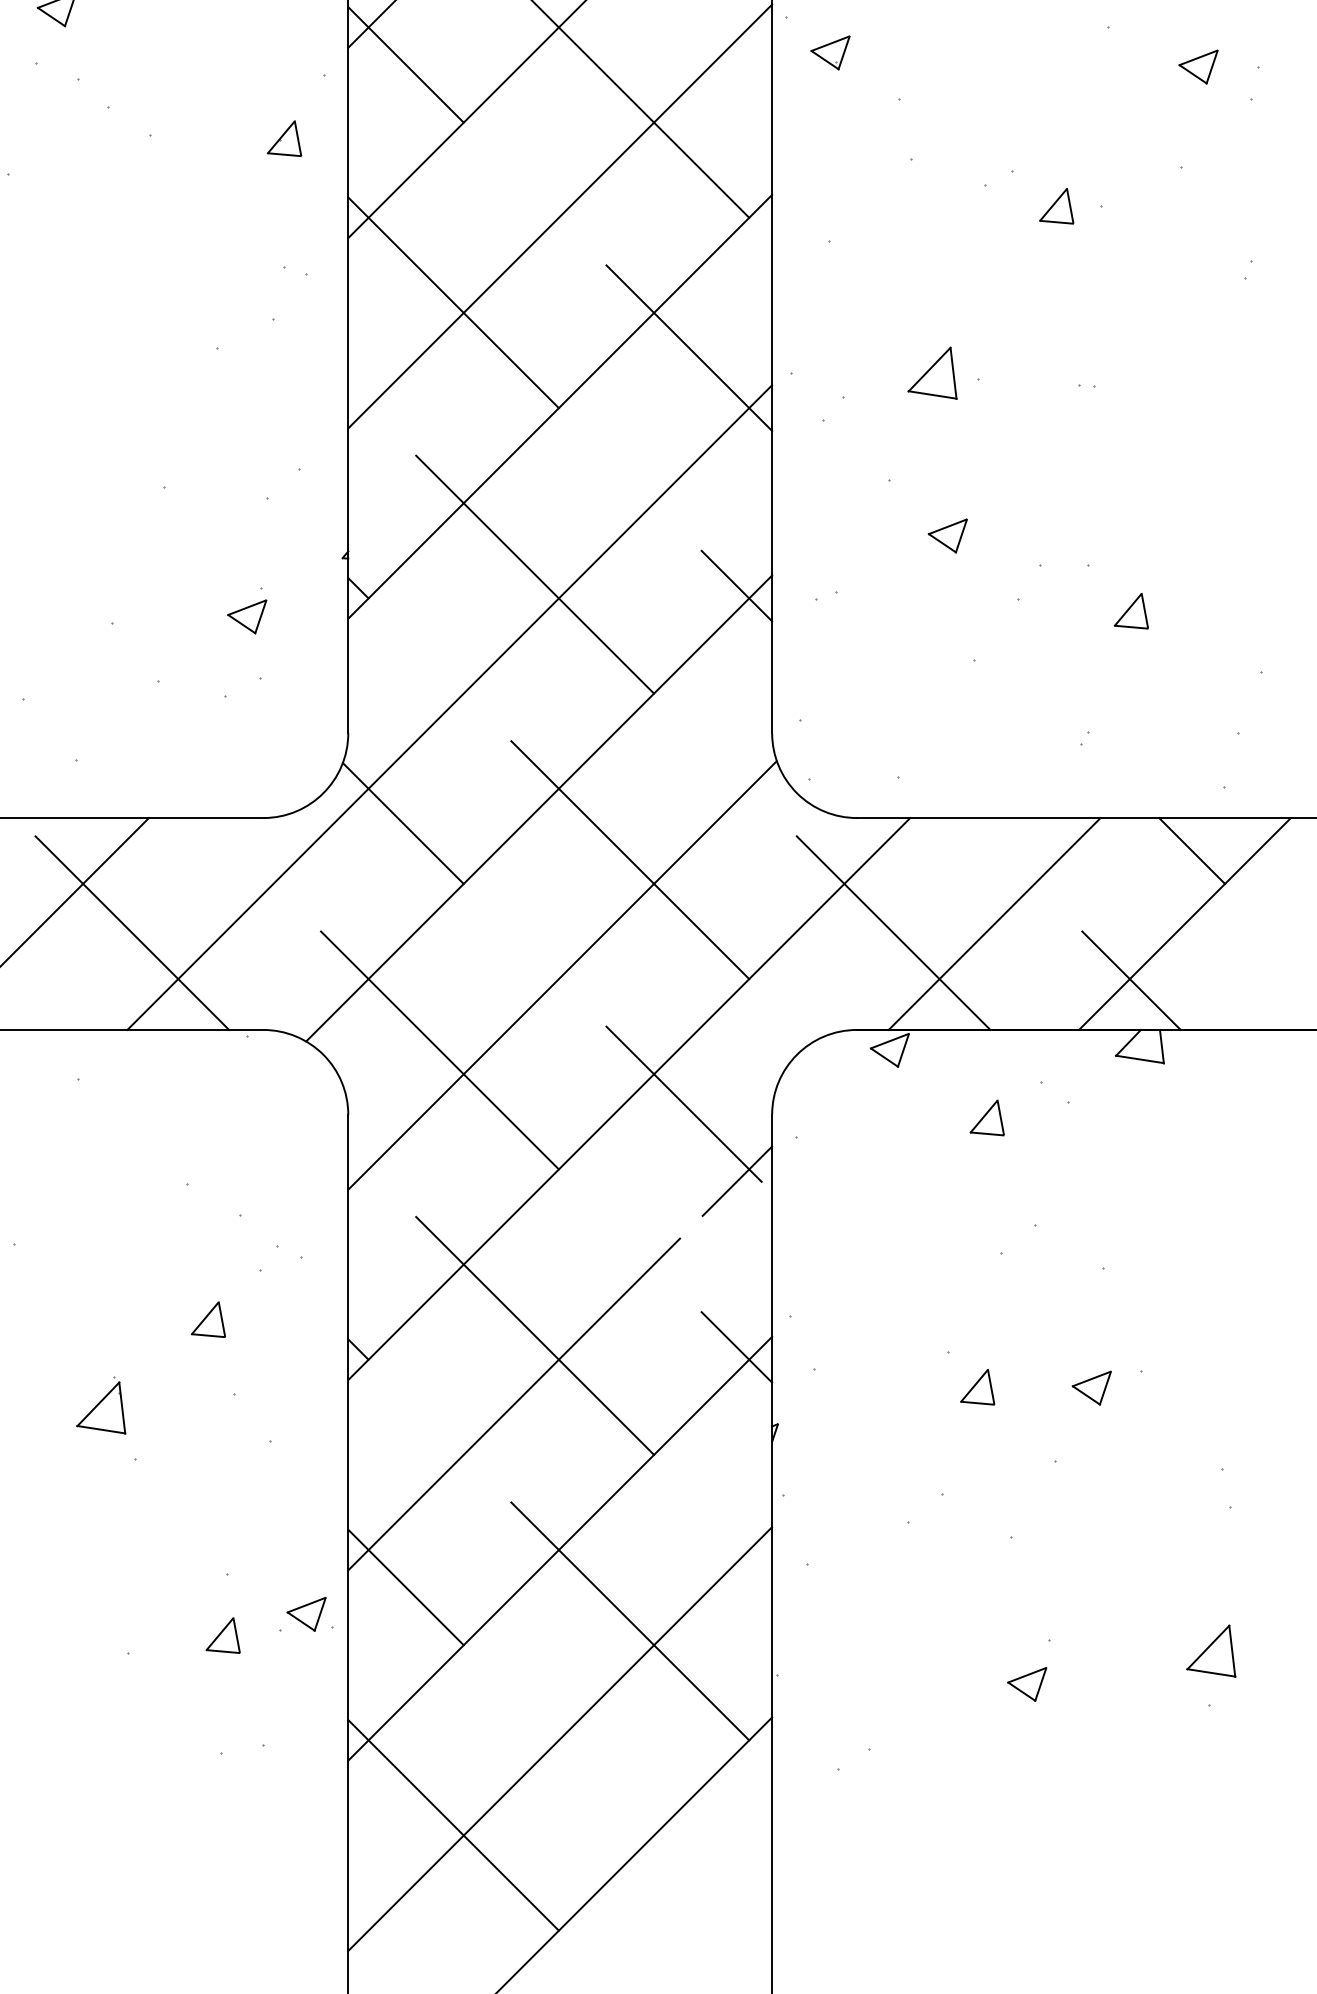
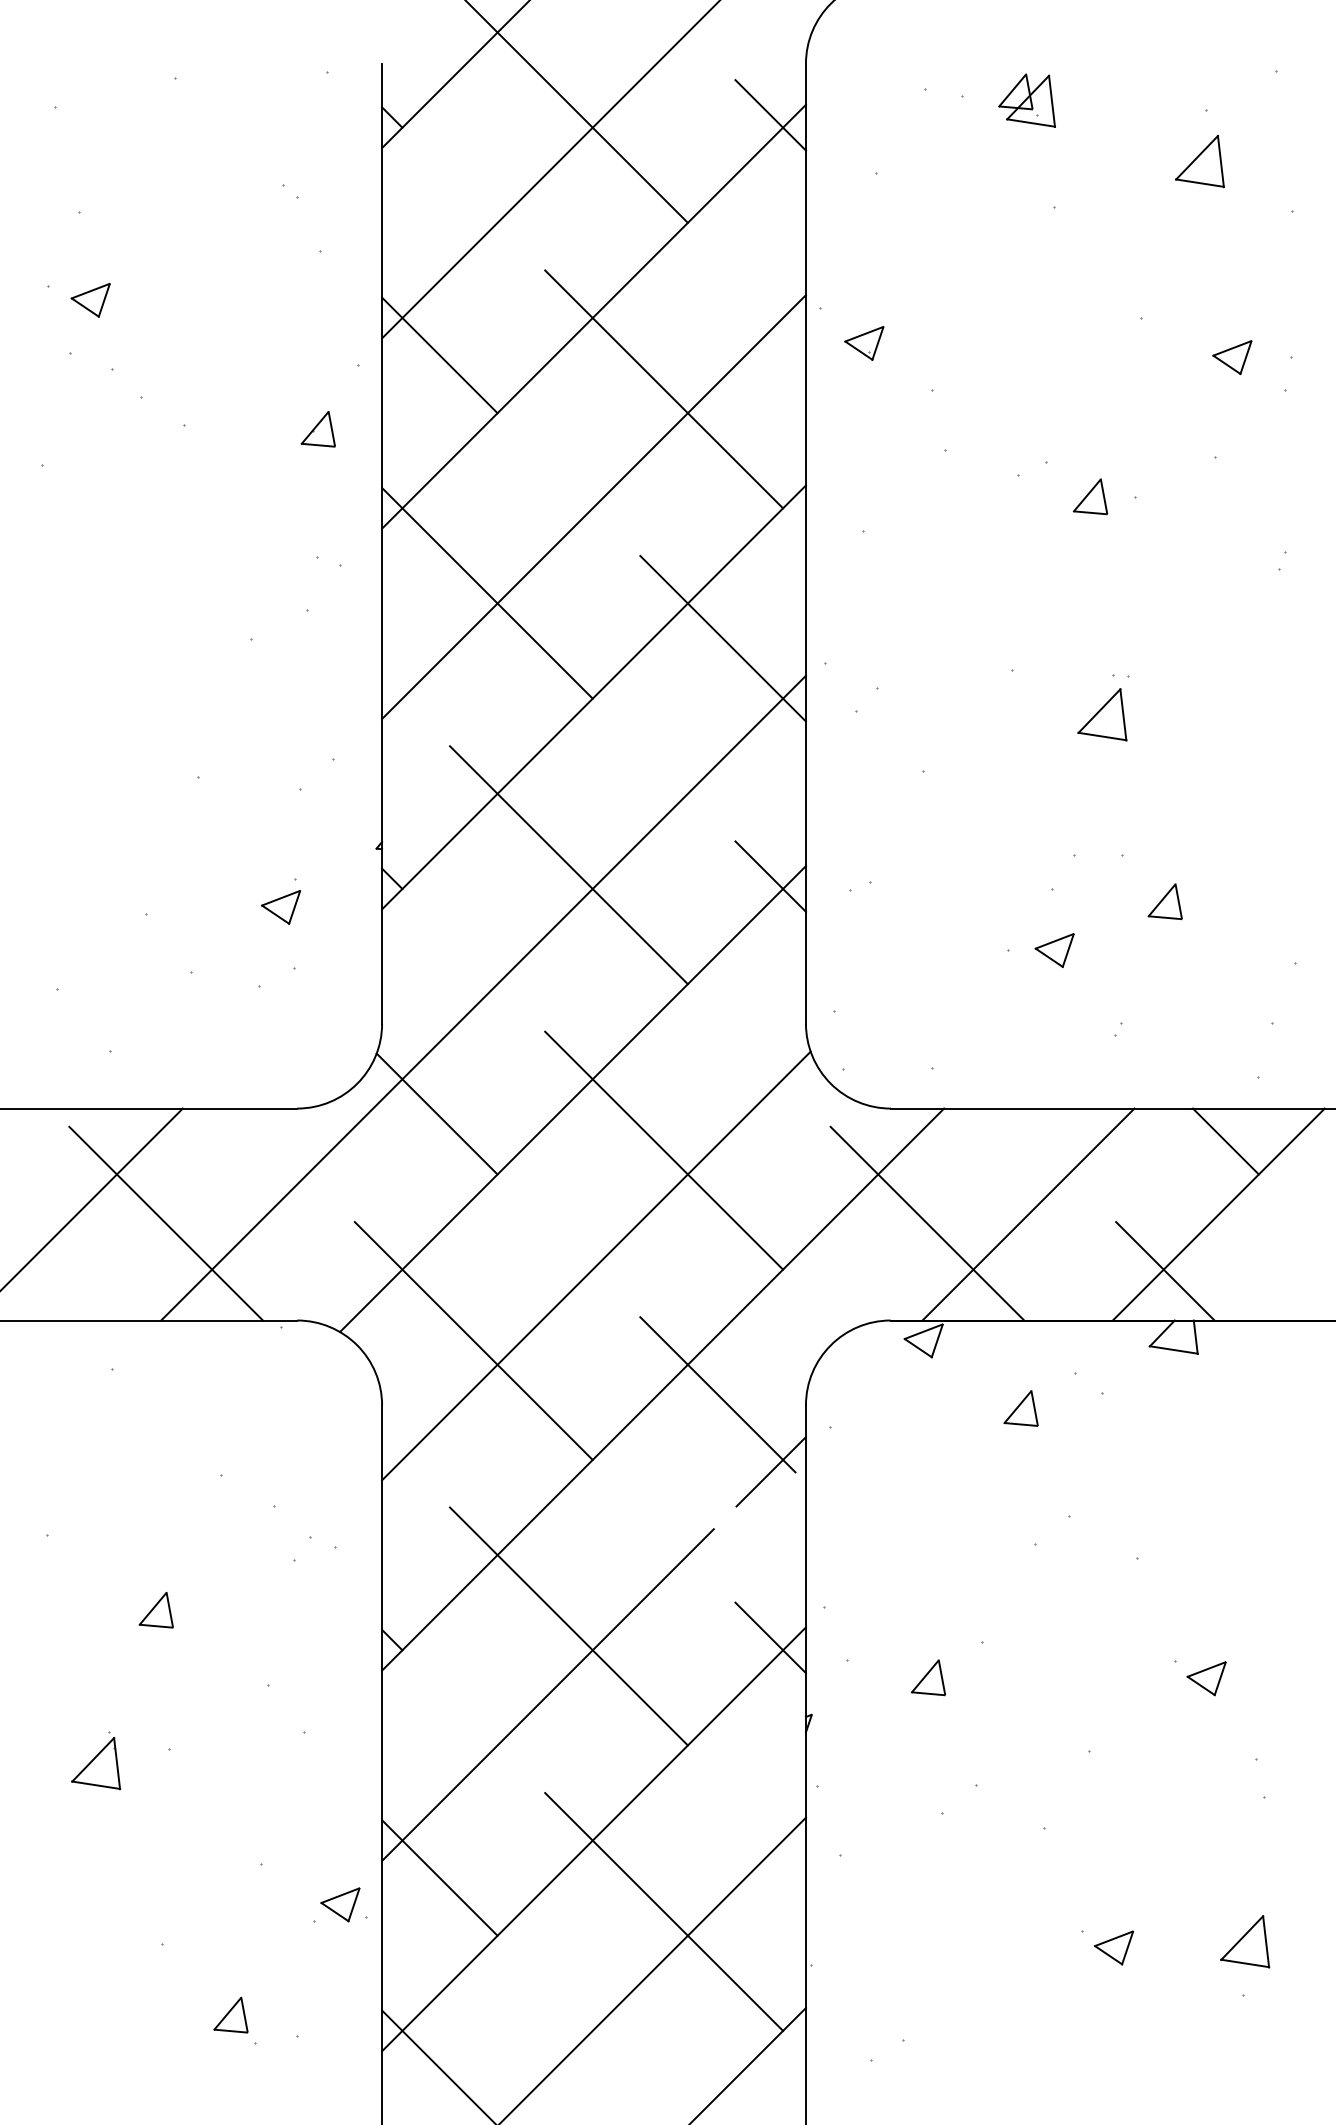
part: (932, 372) -> (1102, 714), moved
part: (947, 535) -> (1054, 950), moved
part: (207, 1319) -> (155, 1610), moved
part: (977, 1386) -> (928, 1677), moved
part: (1091, 1387) -> (1206, 1678), moved
part: (101, 1404) -> (96, 1760), moved
part: (222, 1634) -> (230, 2014), moved
part: (1027, 1683) -> (1114, 1947), moved

